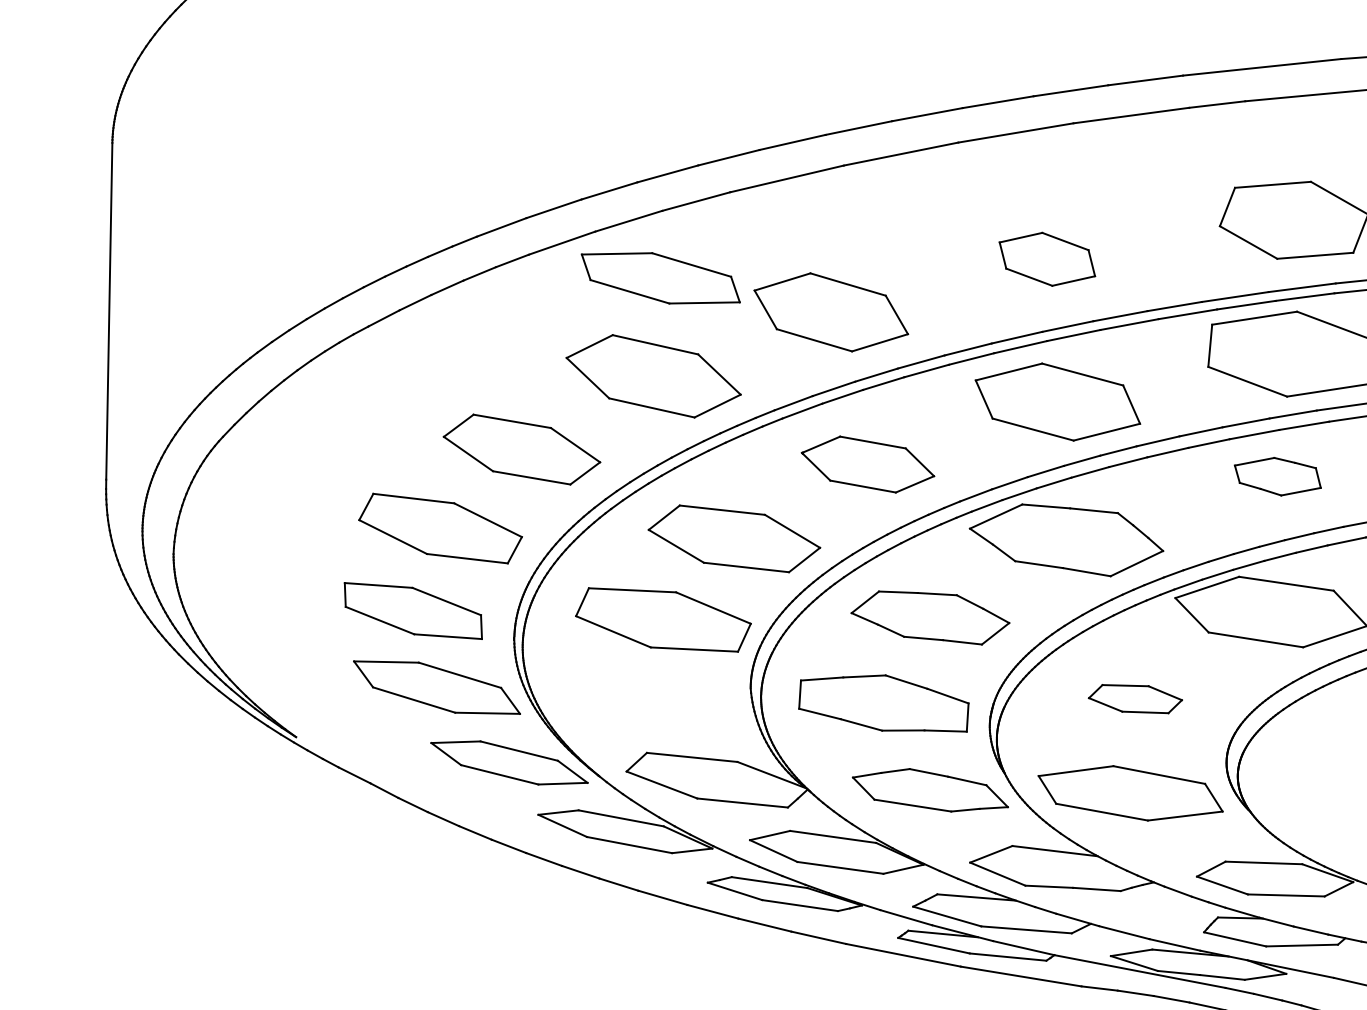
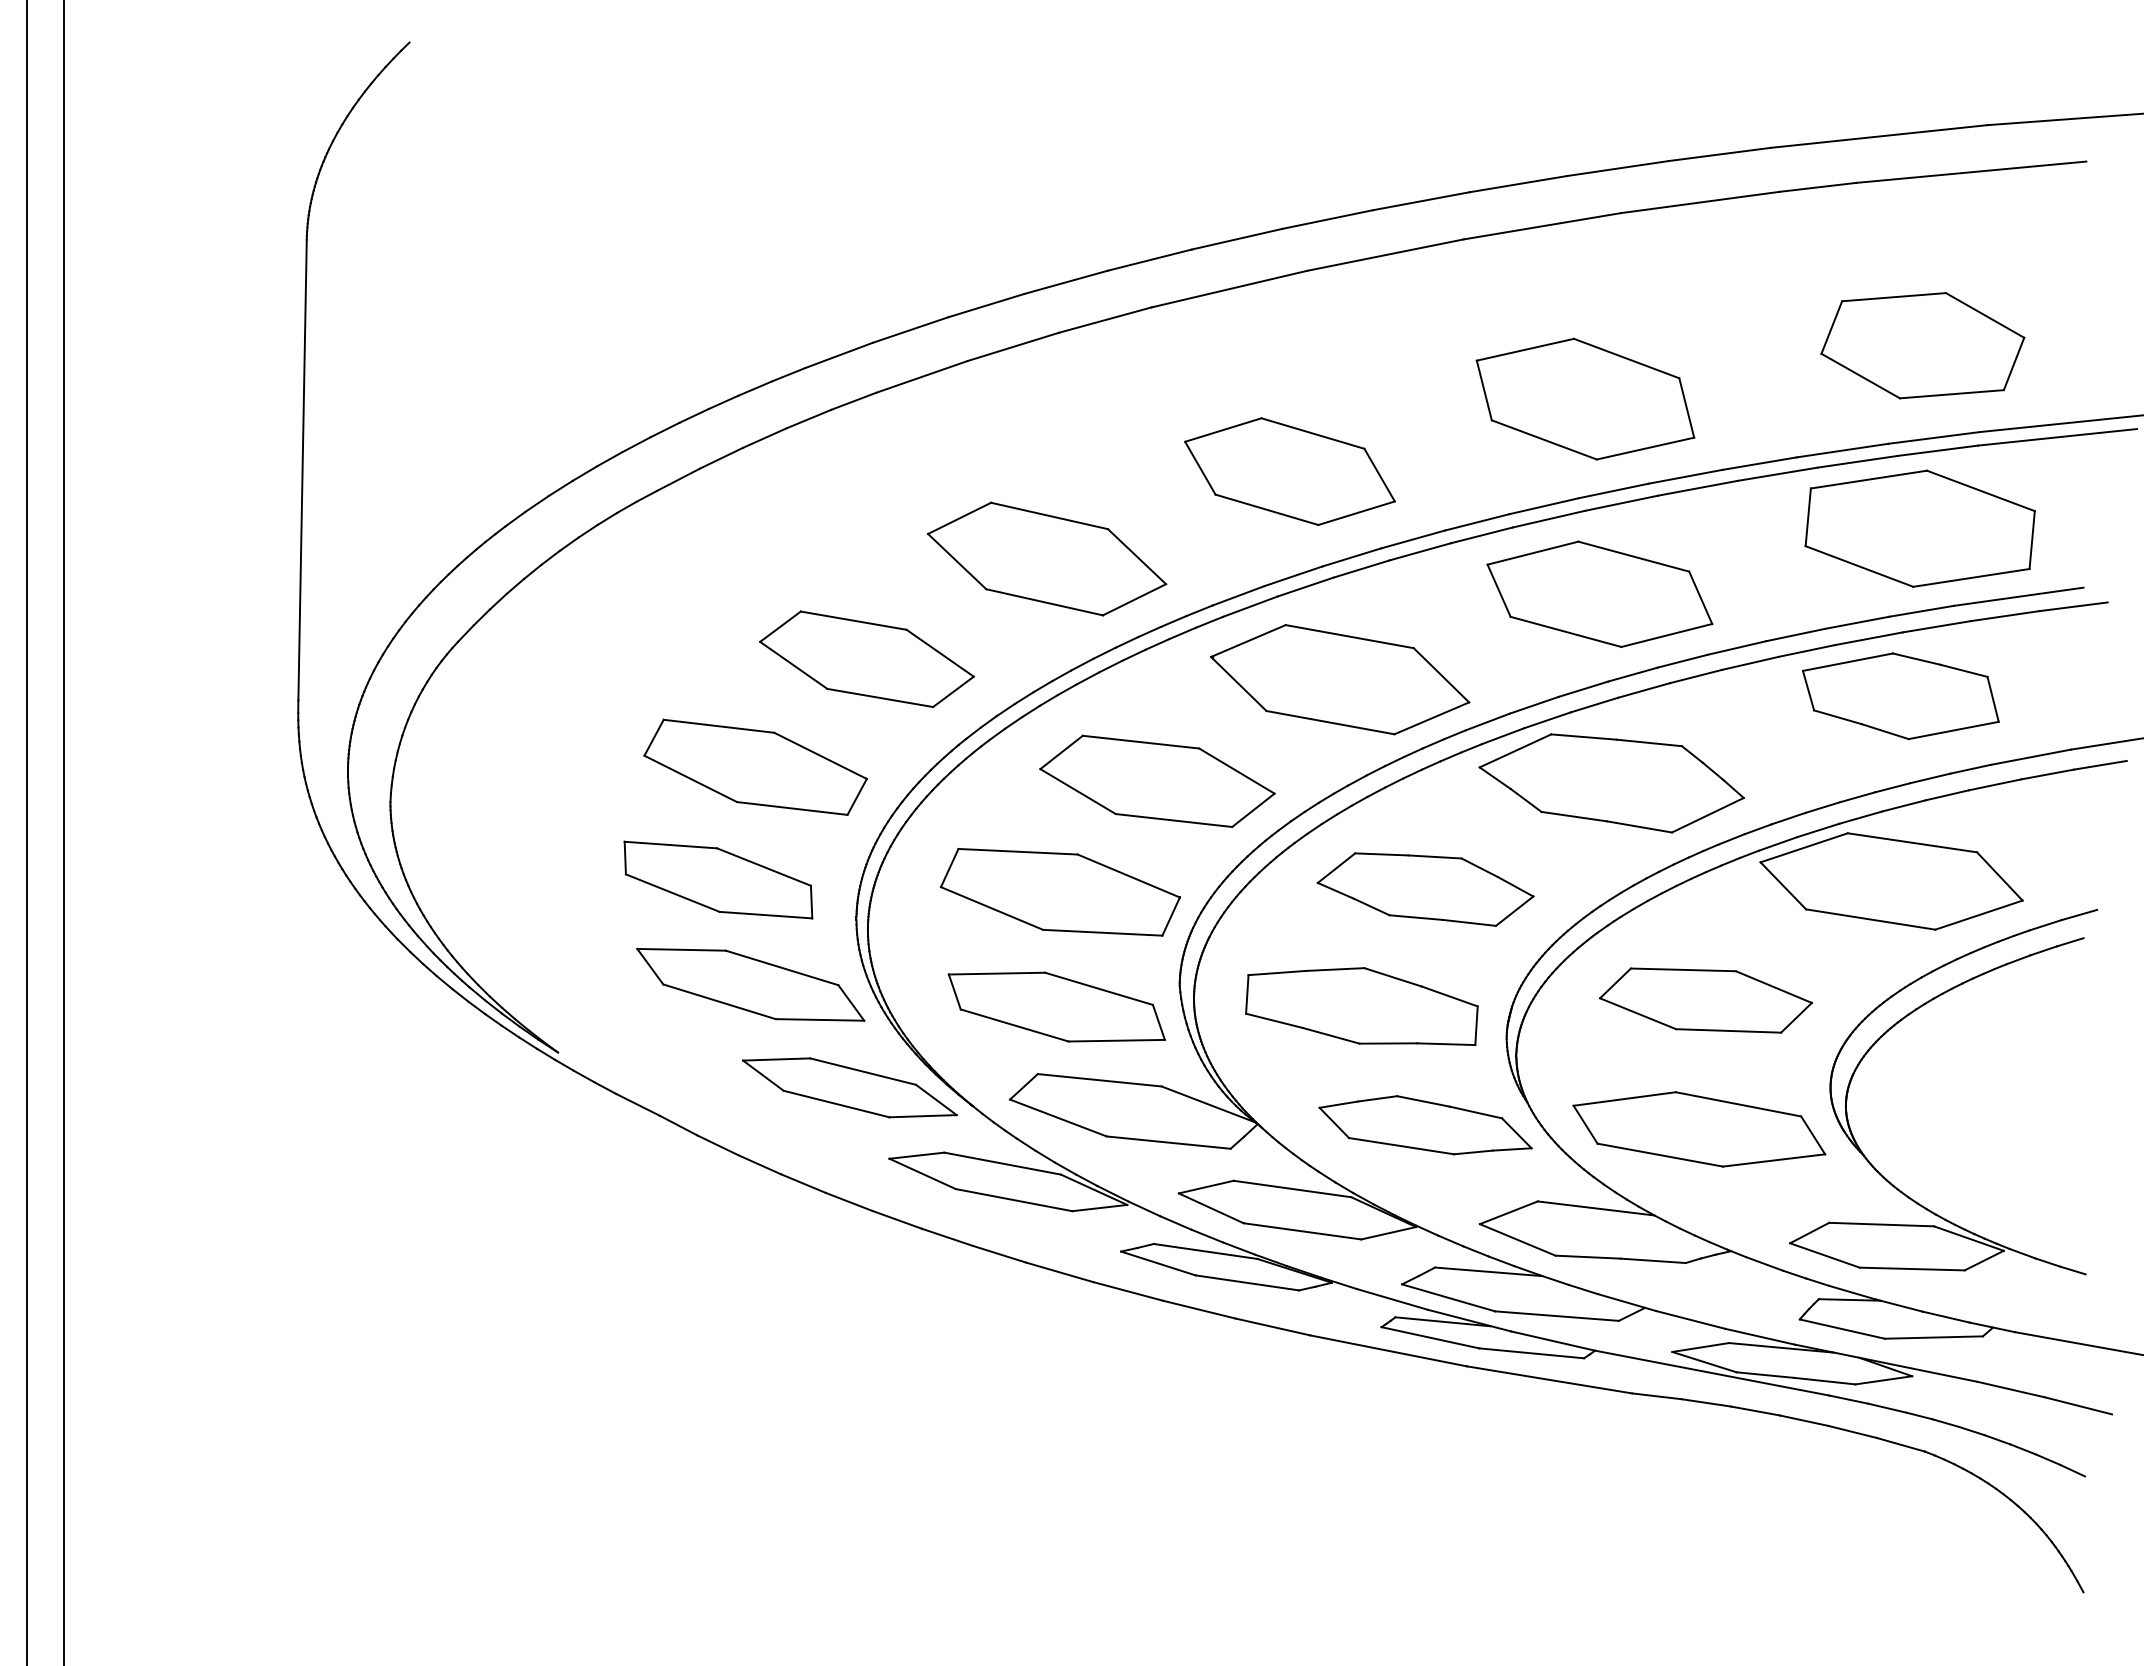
part: (1047, 258) -> (1585, 398), size x1.67
part: (660, 277) -> (1056, 1006), moved
part: (868, 464) -> (1340, 679), size x1.43
part: (1277, 476) -> (1900, 696), size x1.67
part: (1135, 699) -> (1705, 1000), size x1.67

